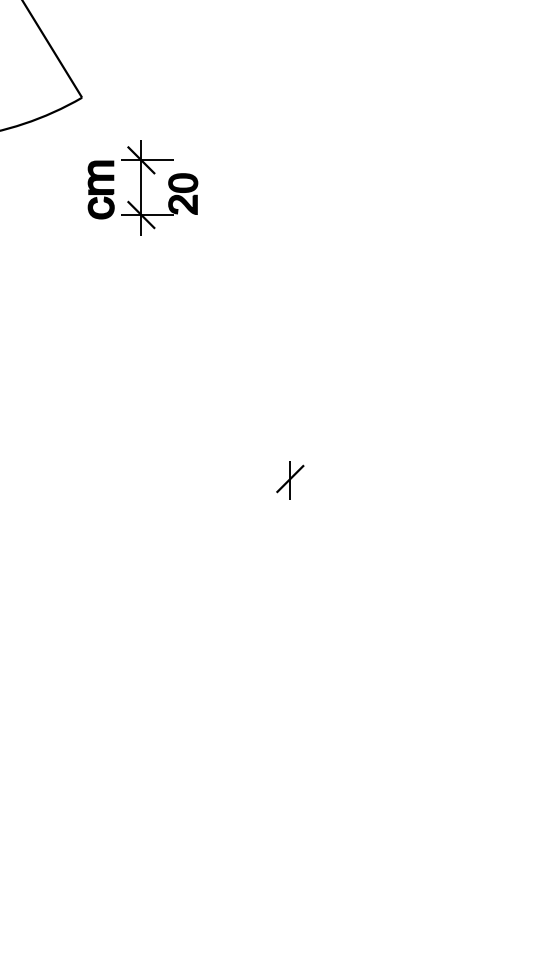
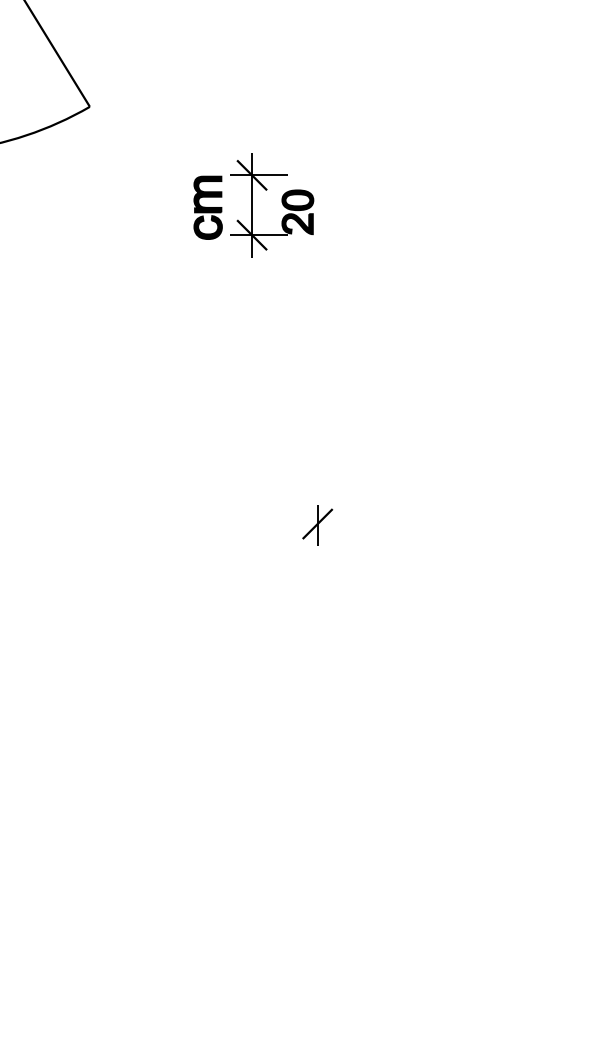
part: (142, 187) -> (253, 205), moved

